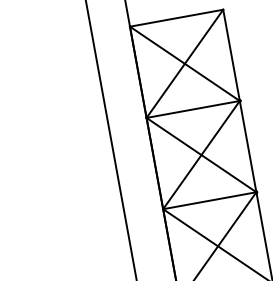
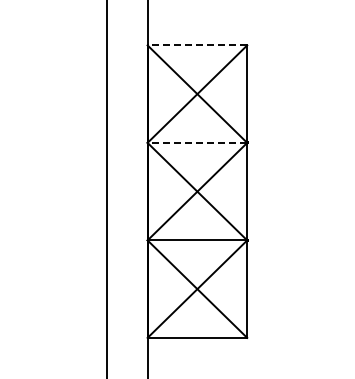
line: (176, 18) -> (197, 45), solid -> dashed
line: (193, 109) -> (197, 142), solid -> dashed

